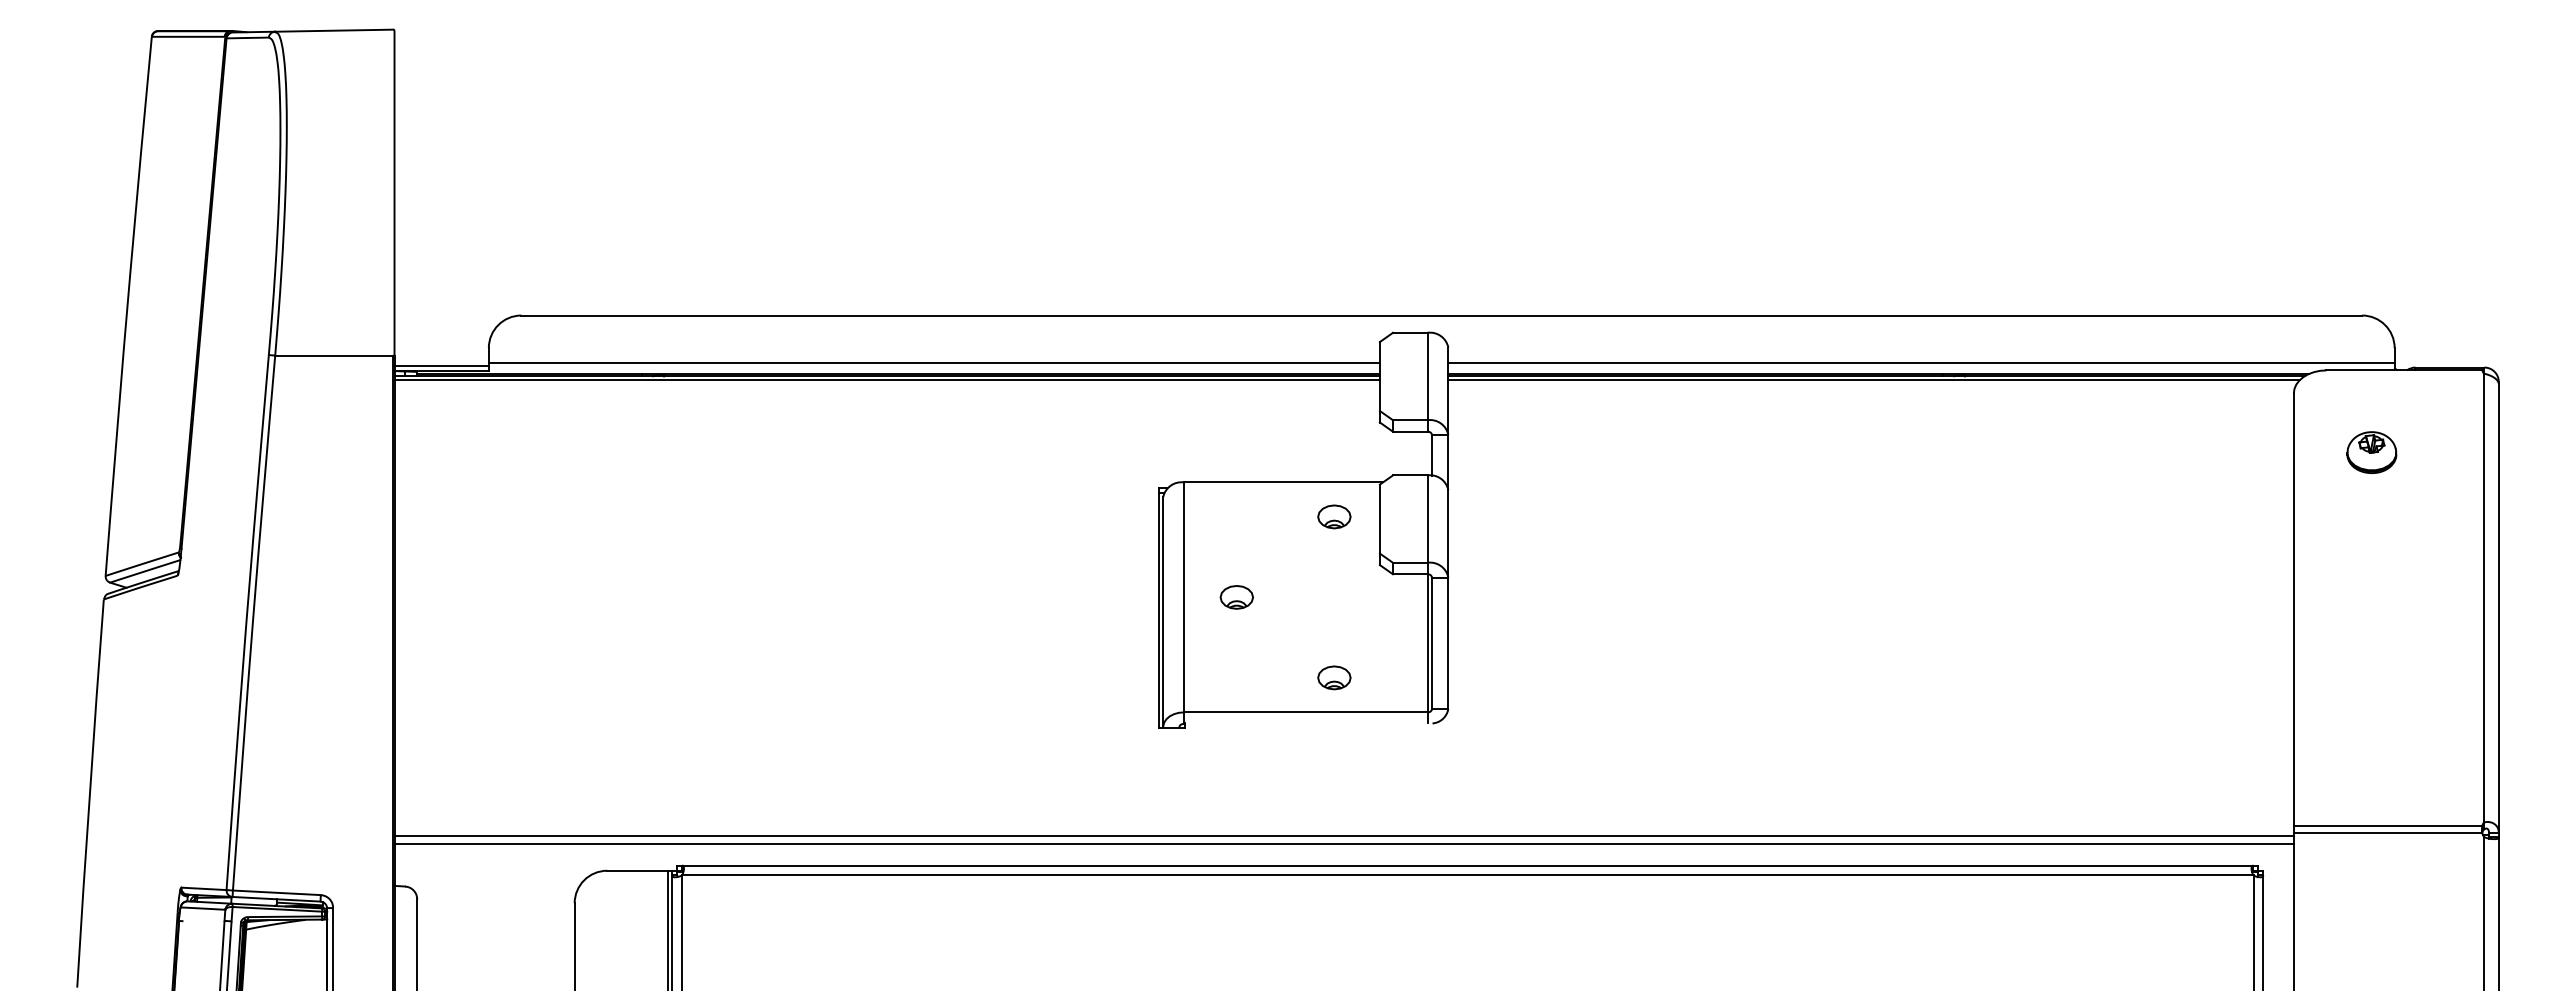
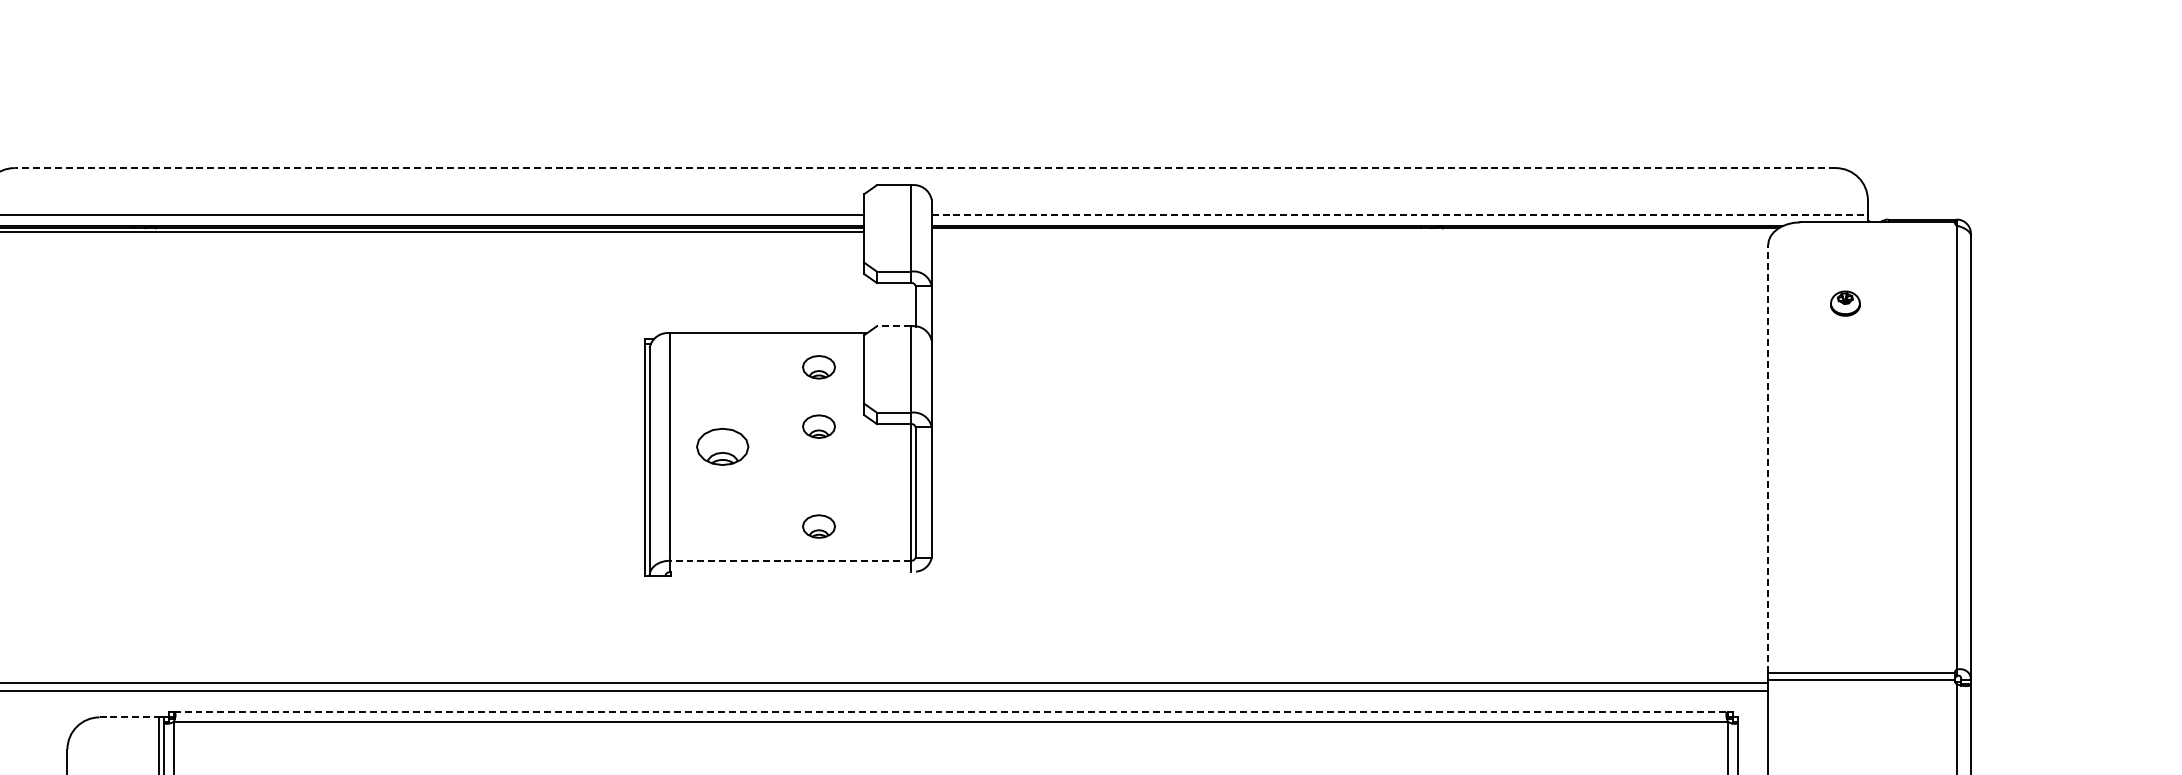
line: (1441, 315) -> (924, 168), solid -> dashed
line: (1921, 363) -> (1399, 215), solid -> dashed
line: (1874, 379) -> (1353, 231), removed
part: (2371, 452) -> (1845, 303), size x0.6
line: (1409, 475) -> (893, 326), solid -> dashed
part: (1334, 576) -> (819, 426), added
part: (1236, 597) -> (722, 447), size x1.6
line: (2293, 609) -> (1767, 458), solid -> dashed
line: (1305, 712) -> (790, 560), solid -> dashed
line: (1467, 865) -> (950, 712), solid -> dashed
line: (637, 870) -> (129, 717), solid -> dashed

